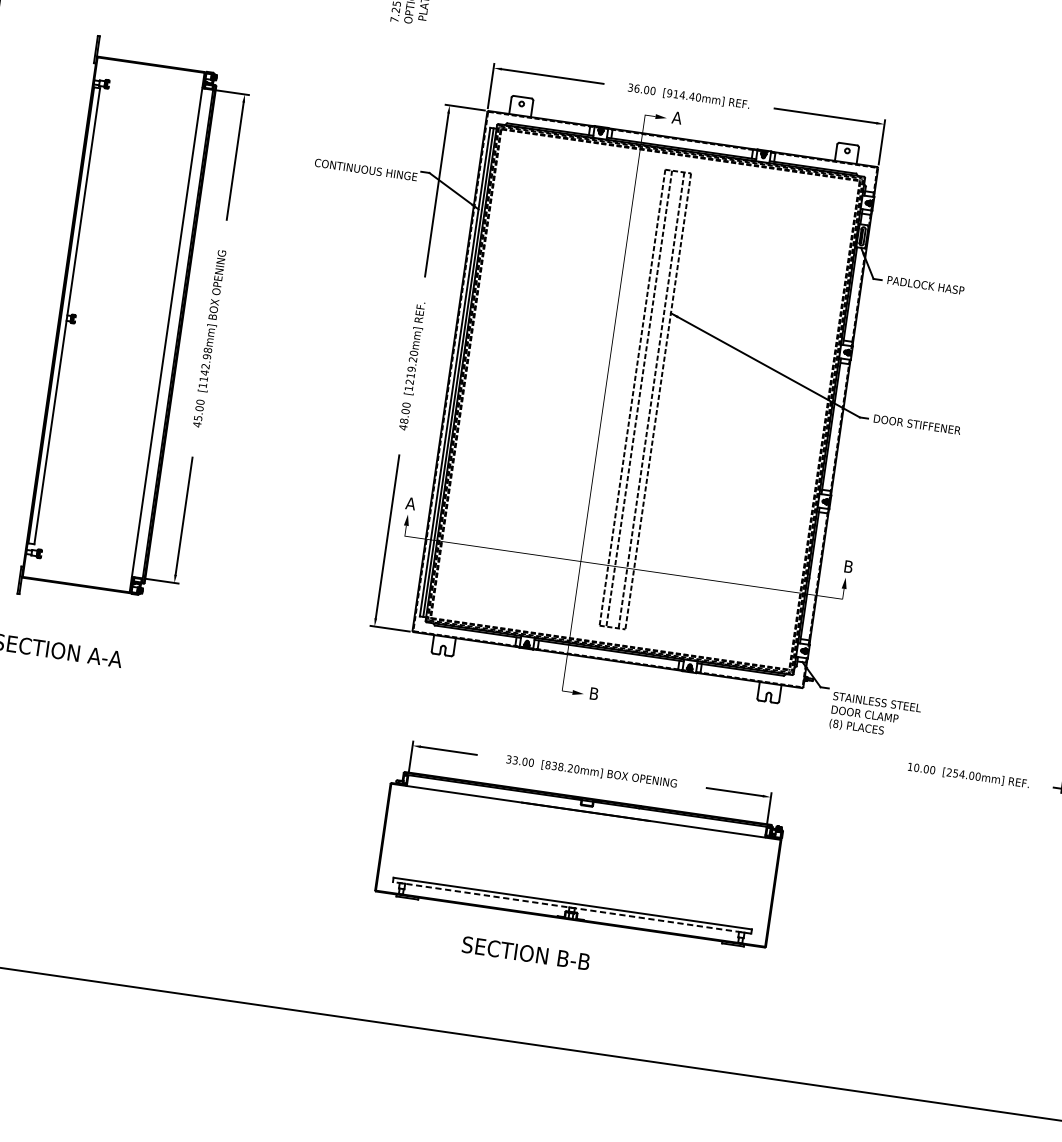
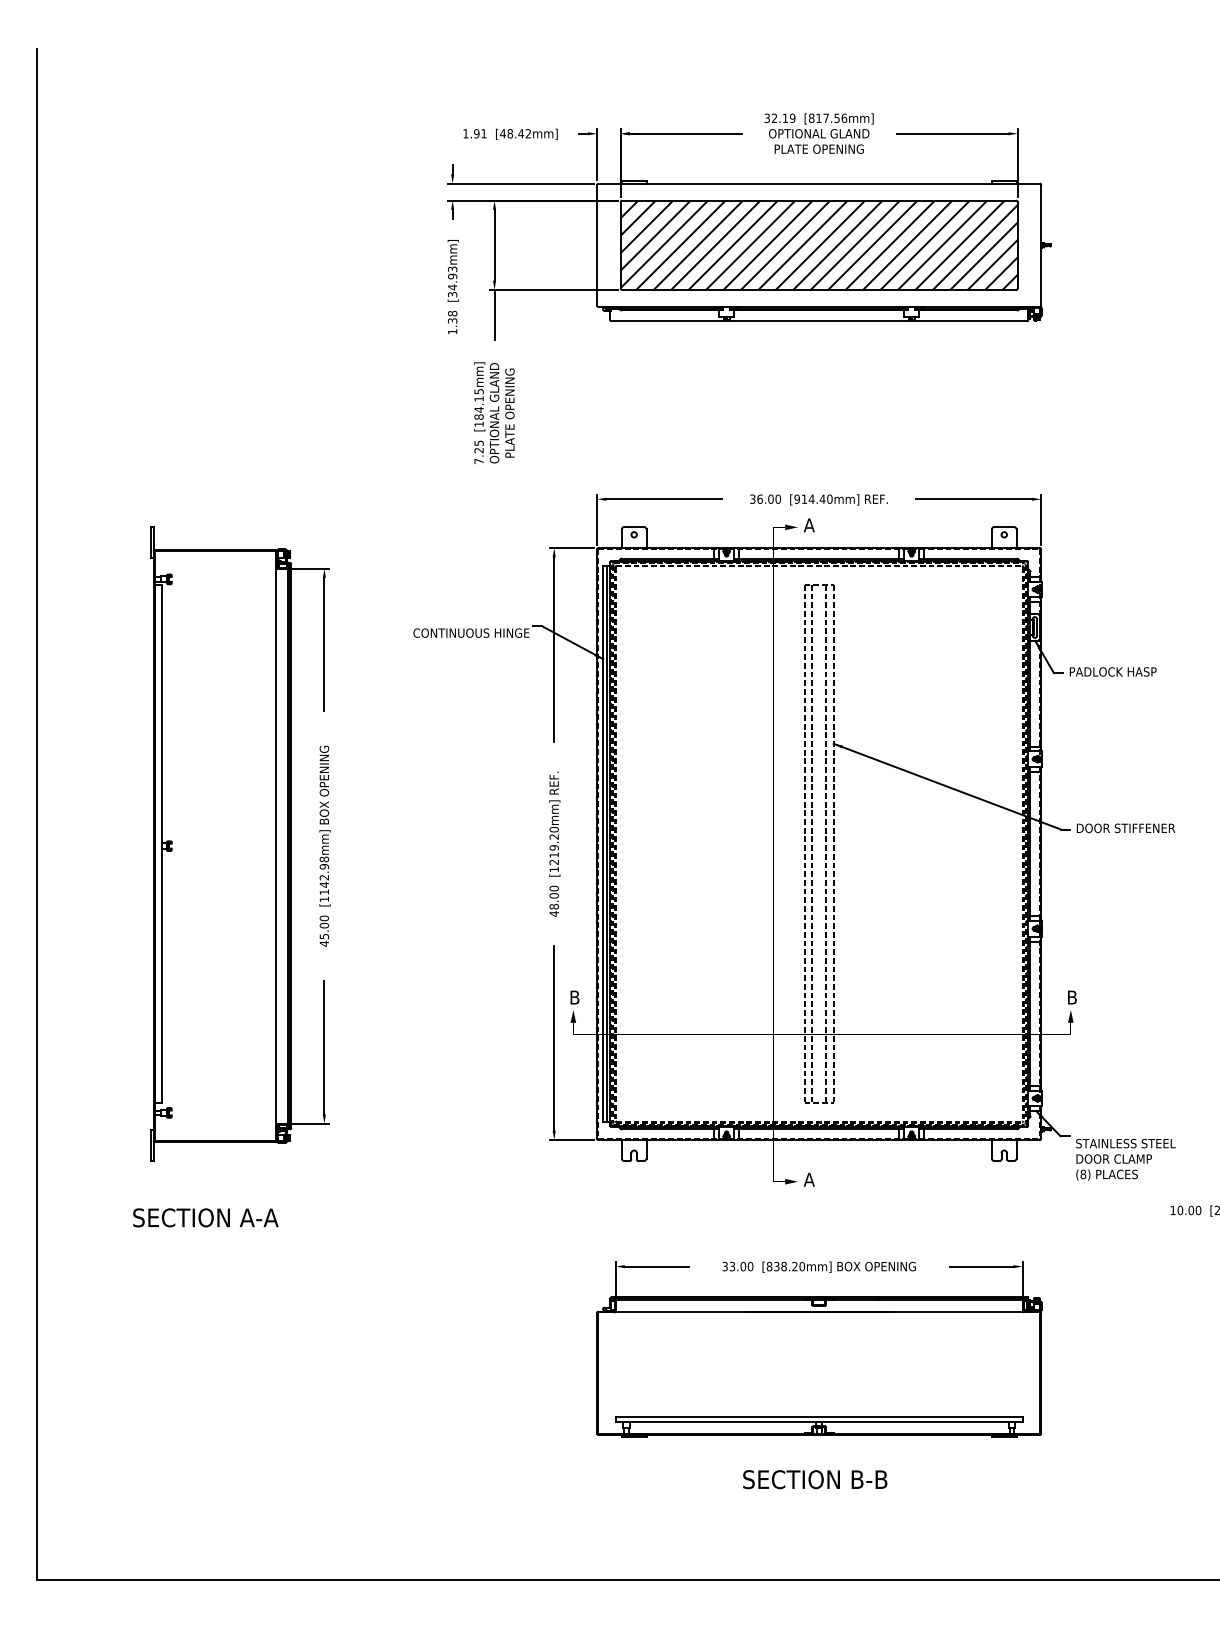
text: (410, 503) -> (574, 997), A -> B
text: (593, 693) -> (808, 1179), B -> A
line: (572, 907) -> (819, 1421), dashed -> solid
text: (526, 953) -> (815, 1479), moved

